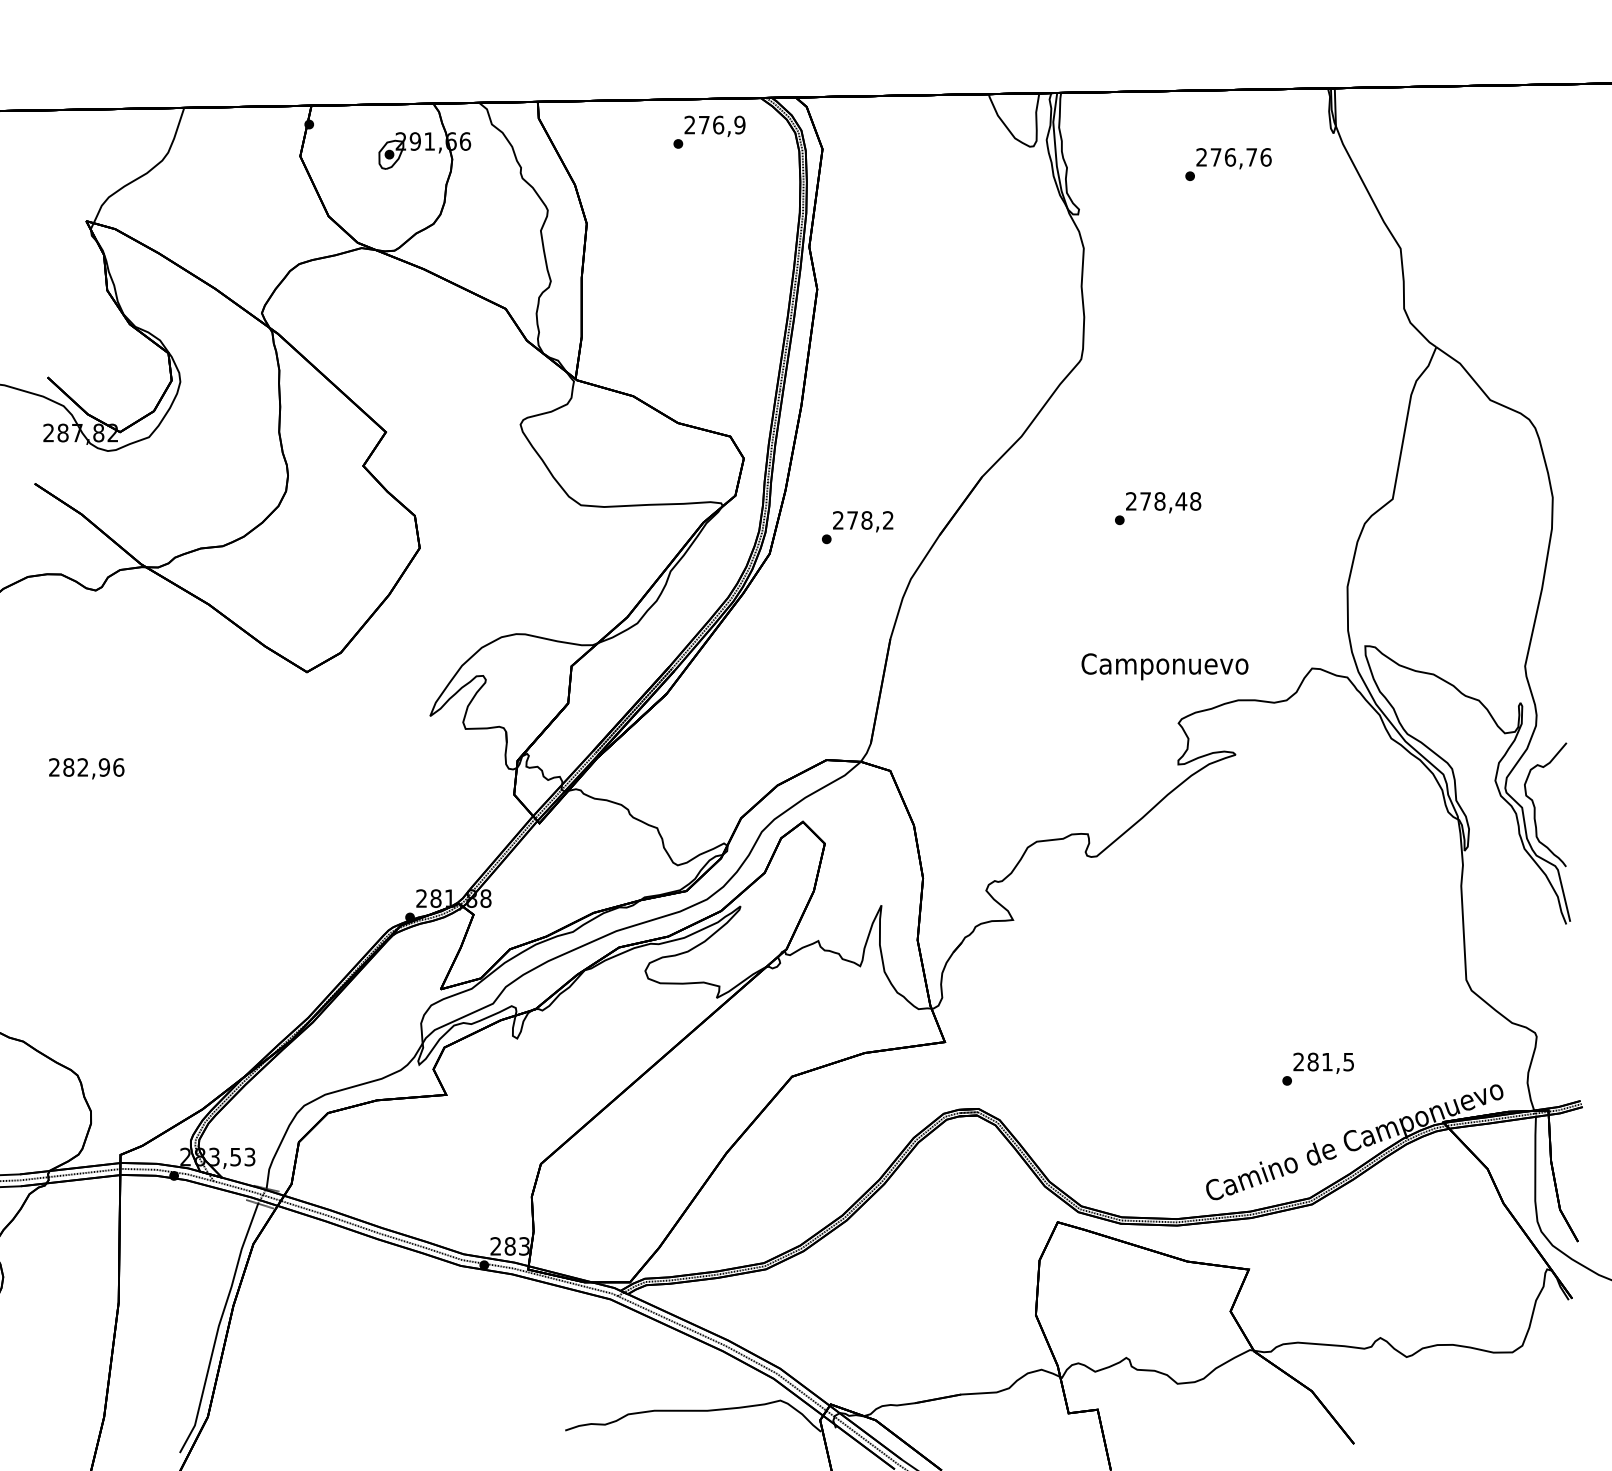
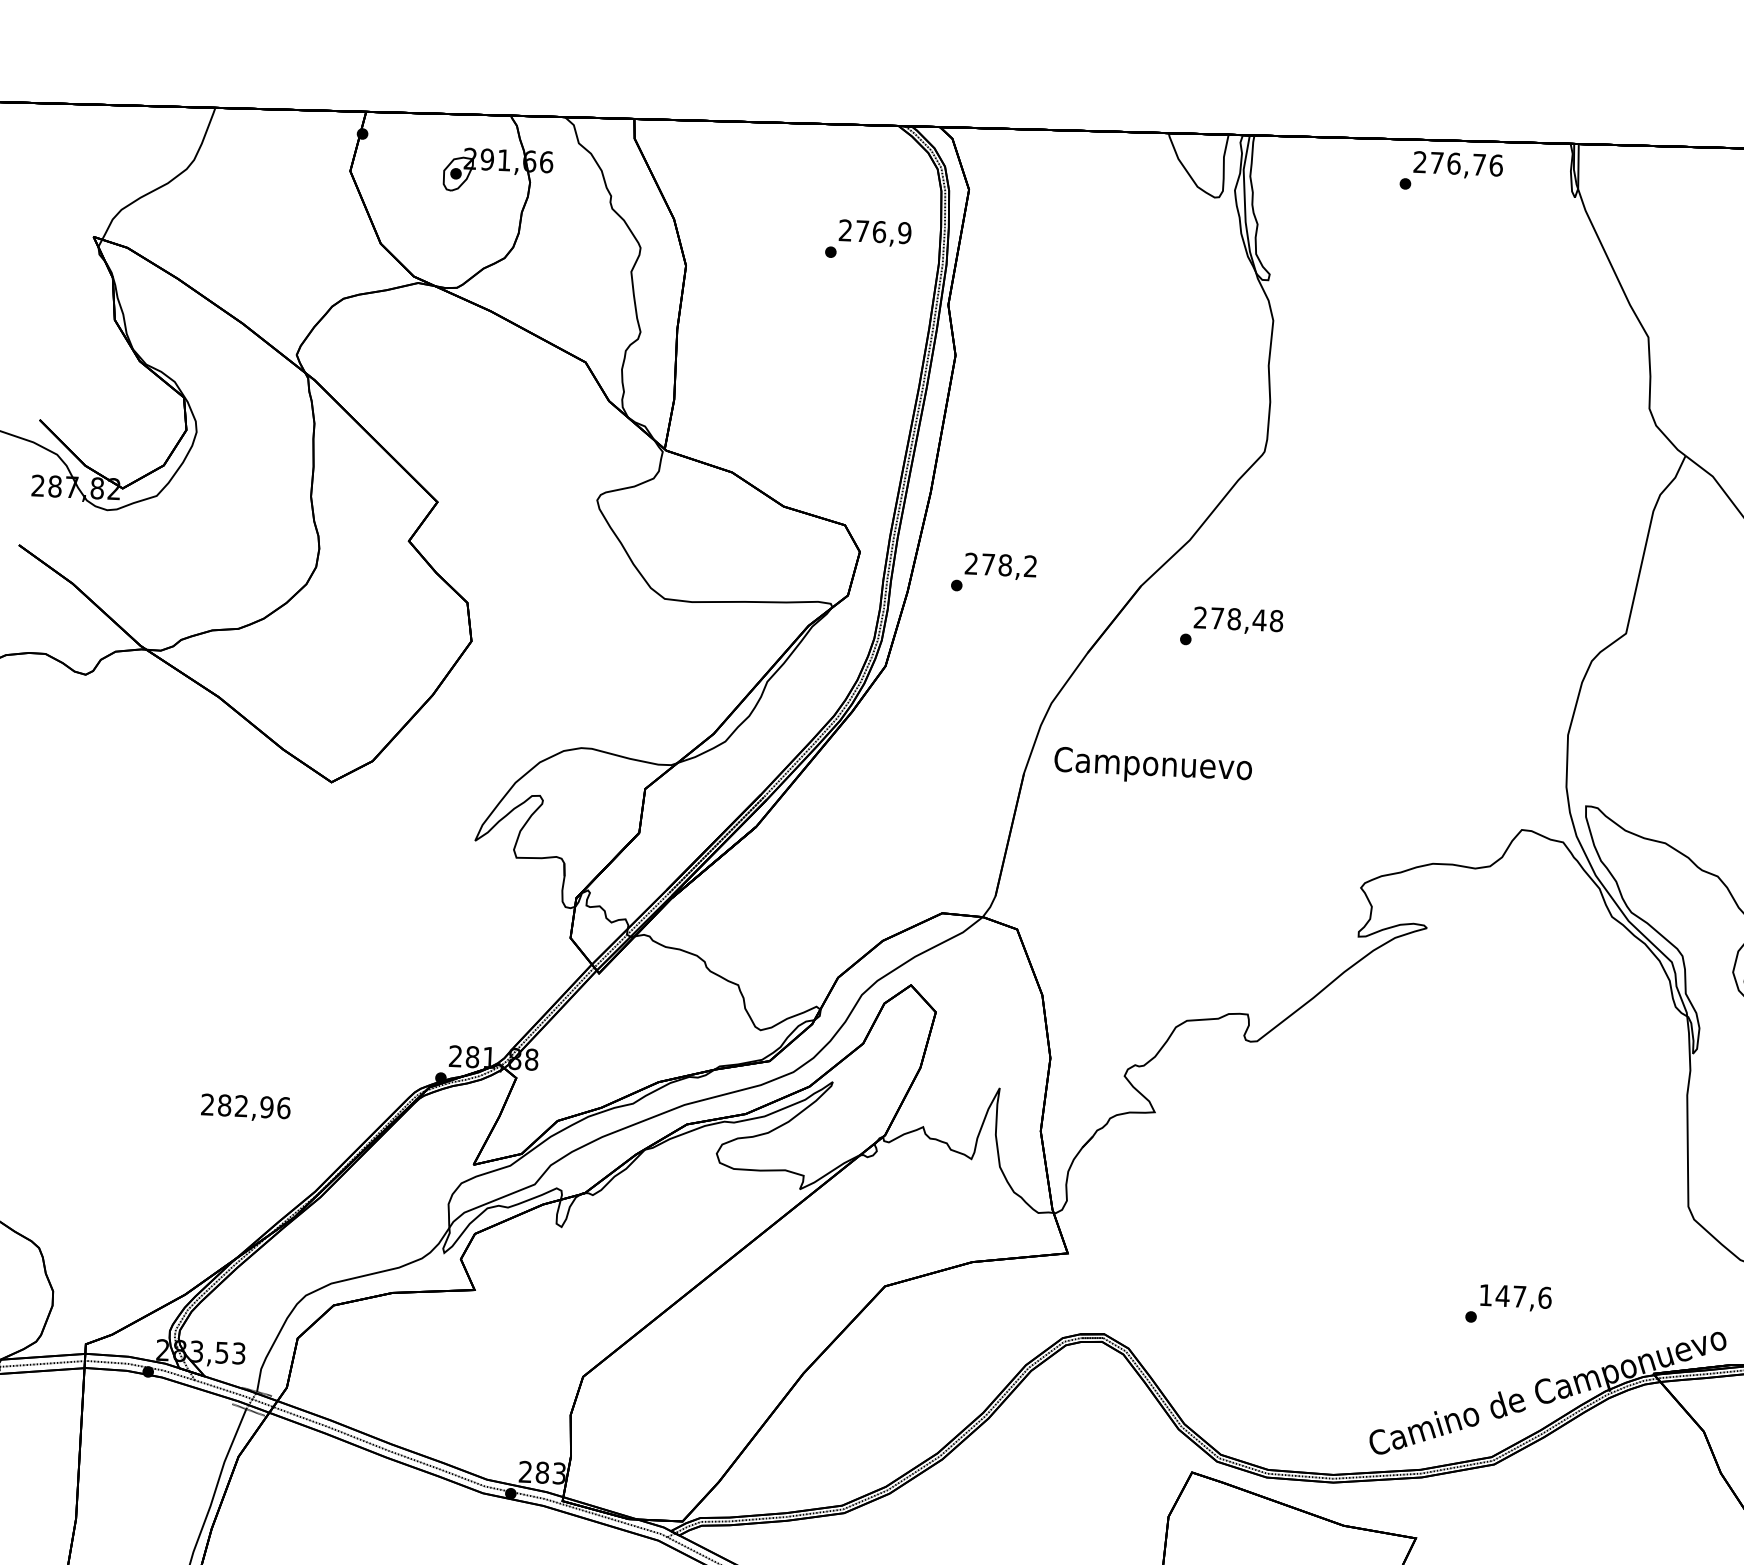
text: (709, 131) -> (868, 239), moved
text: (1228, 164) -> (1451, 172), moved
text: (1158, 508) -> (1232, 627), moved
text: (857, 527) -> (993, 573), moved
text: (1164, 666) -> (1152, 766), moved
text: (86, 768) -> (245, 1107), moved
text: (1323, 1061) -> (1515, 1295), 281,5 -> 147,6

